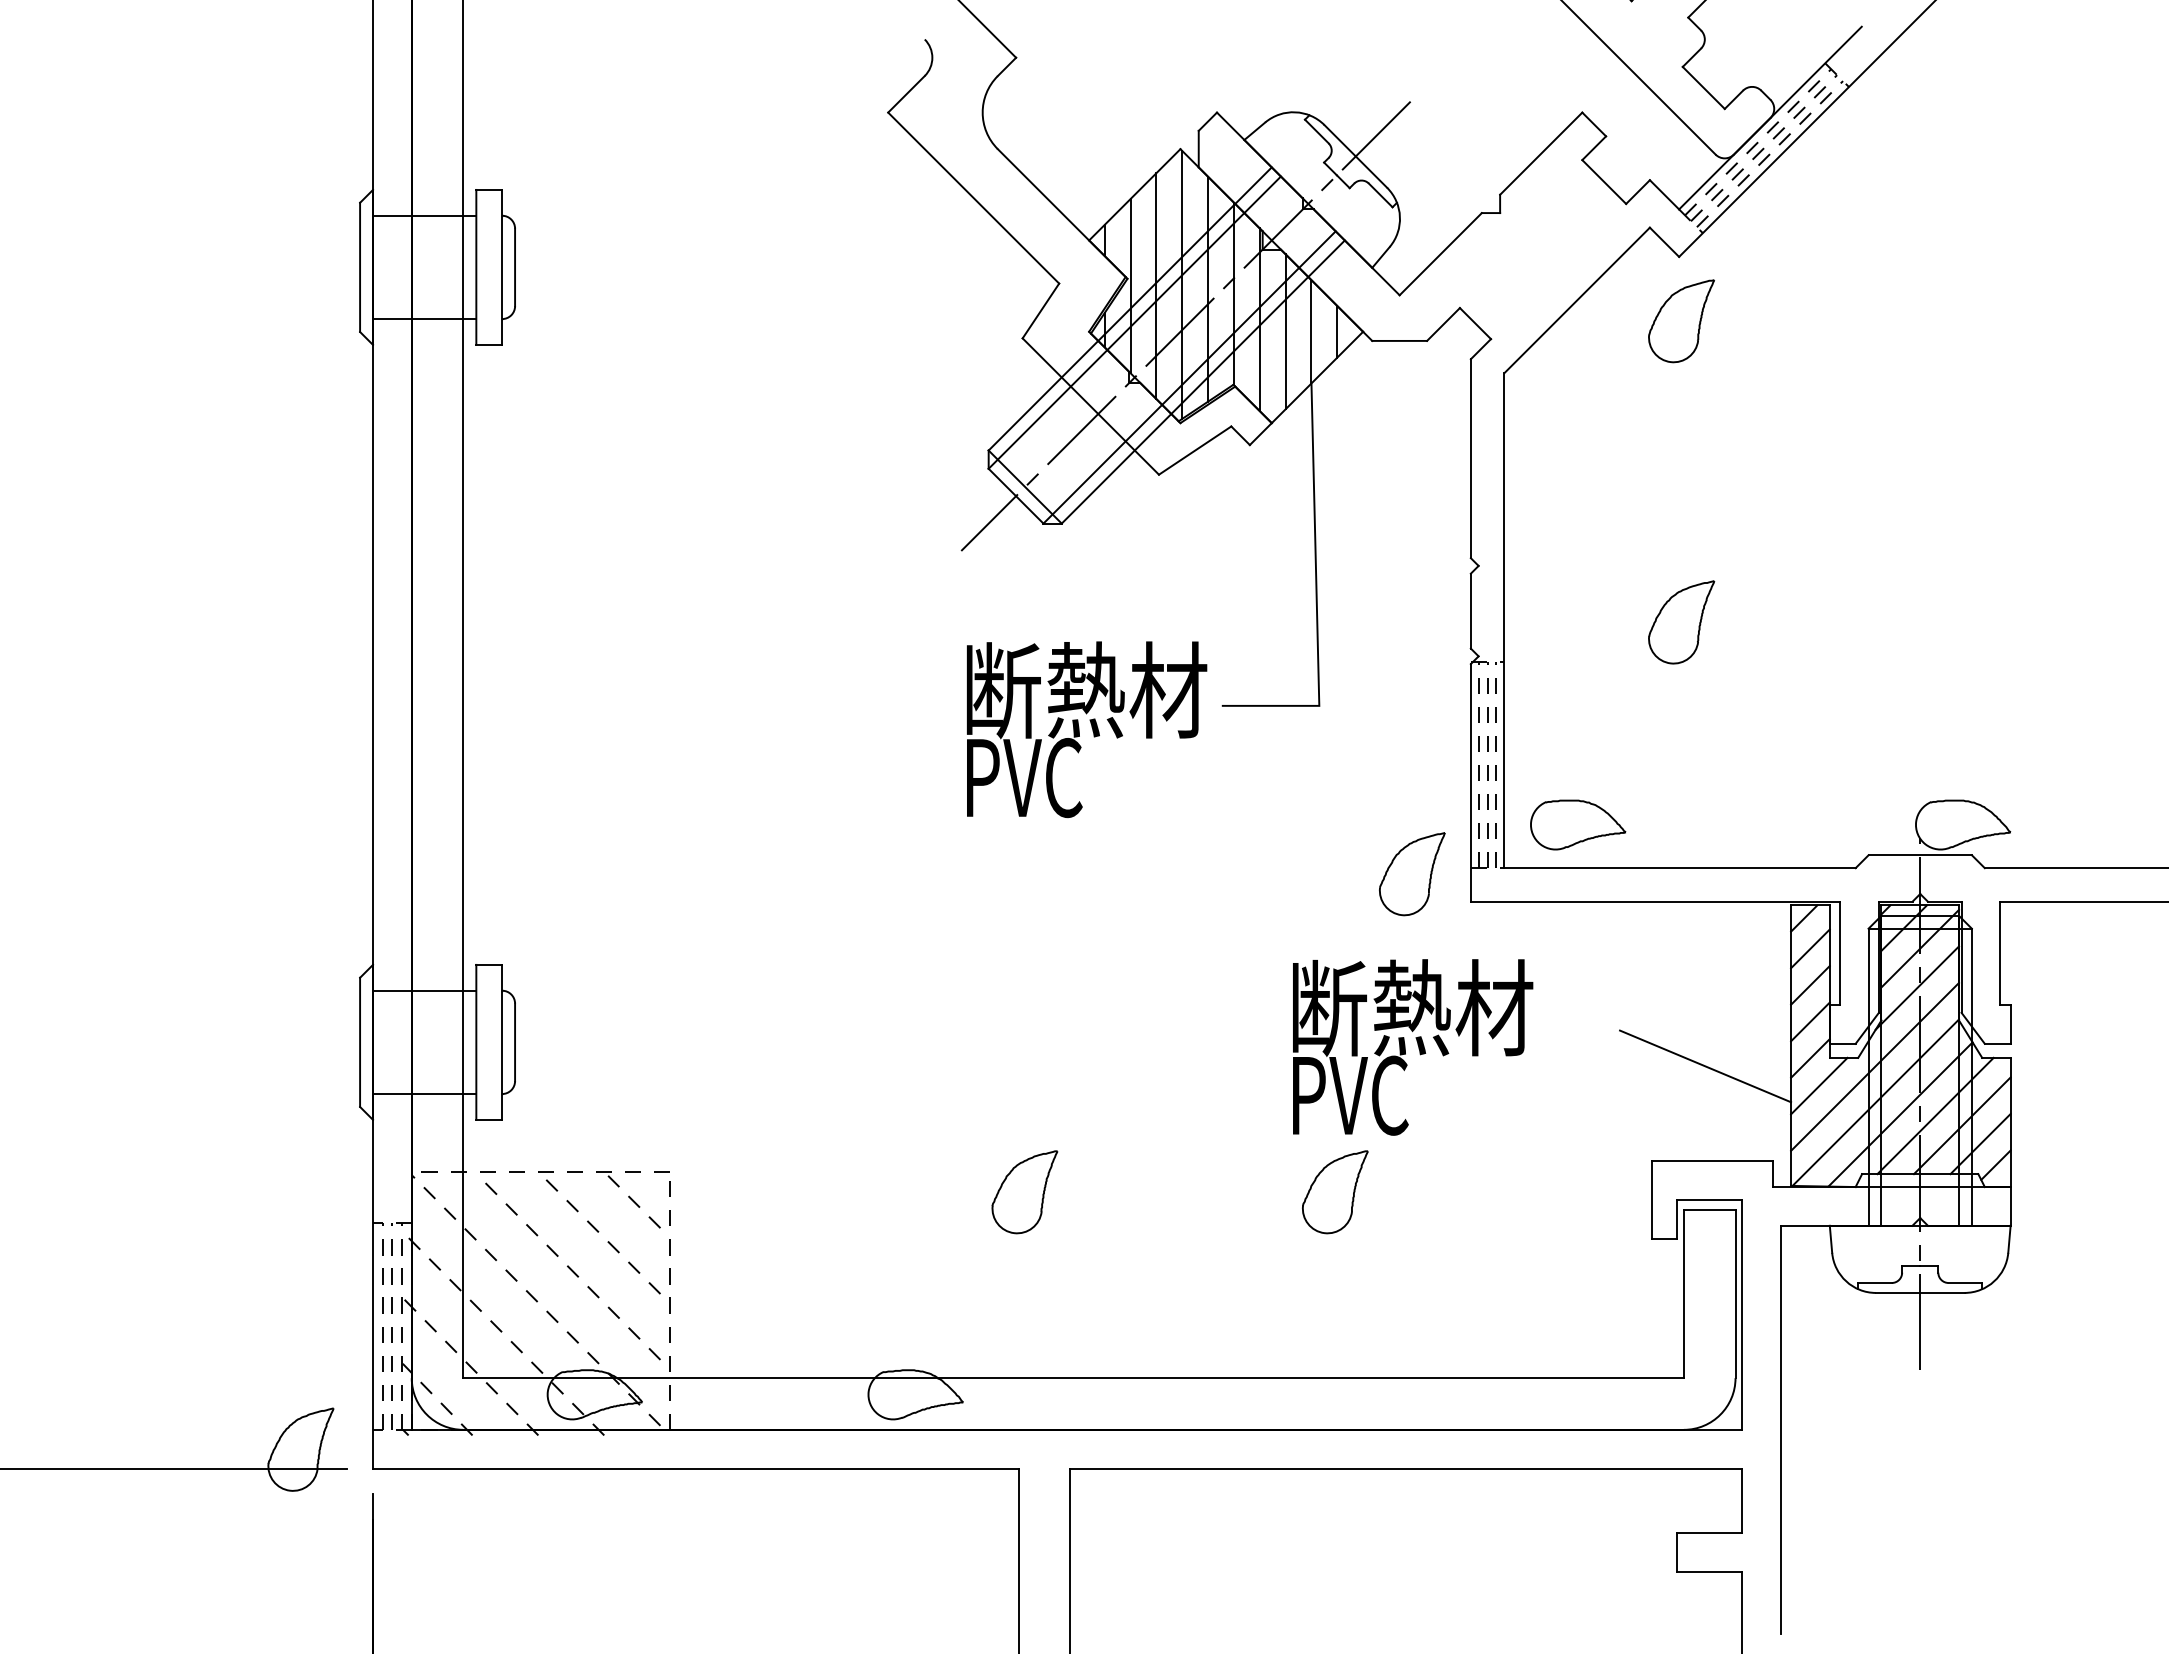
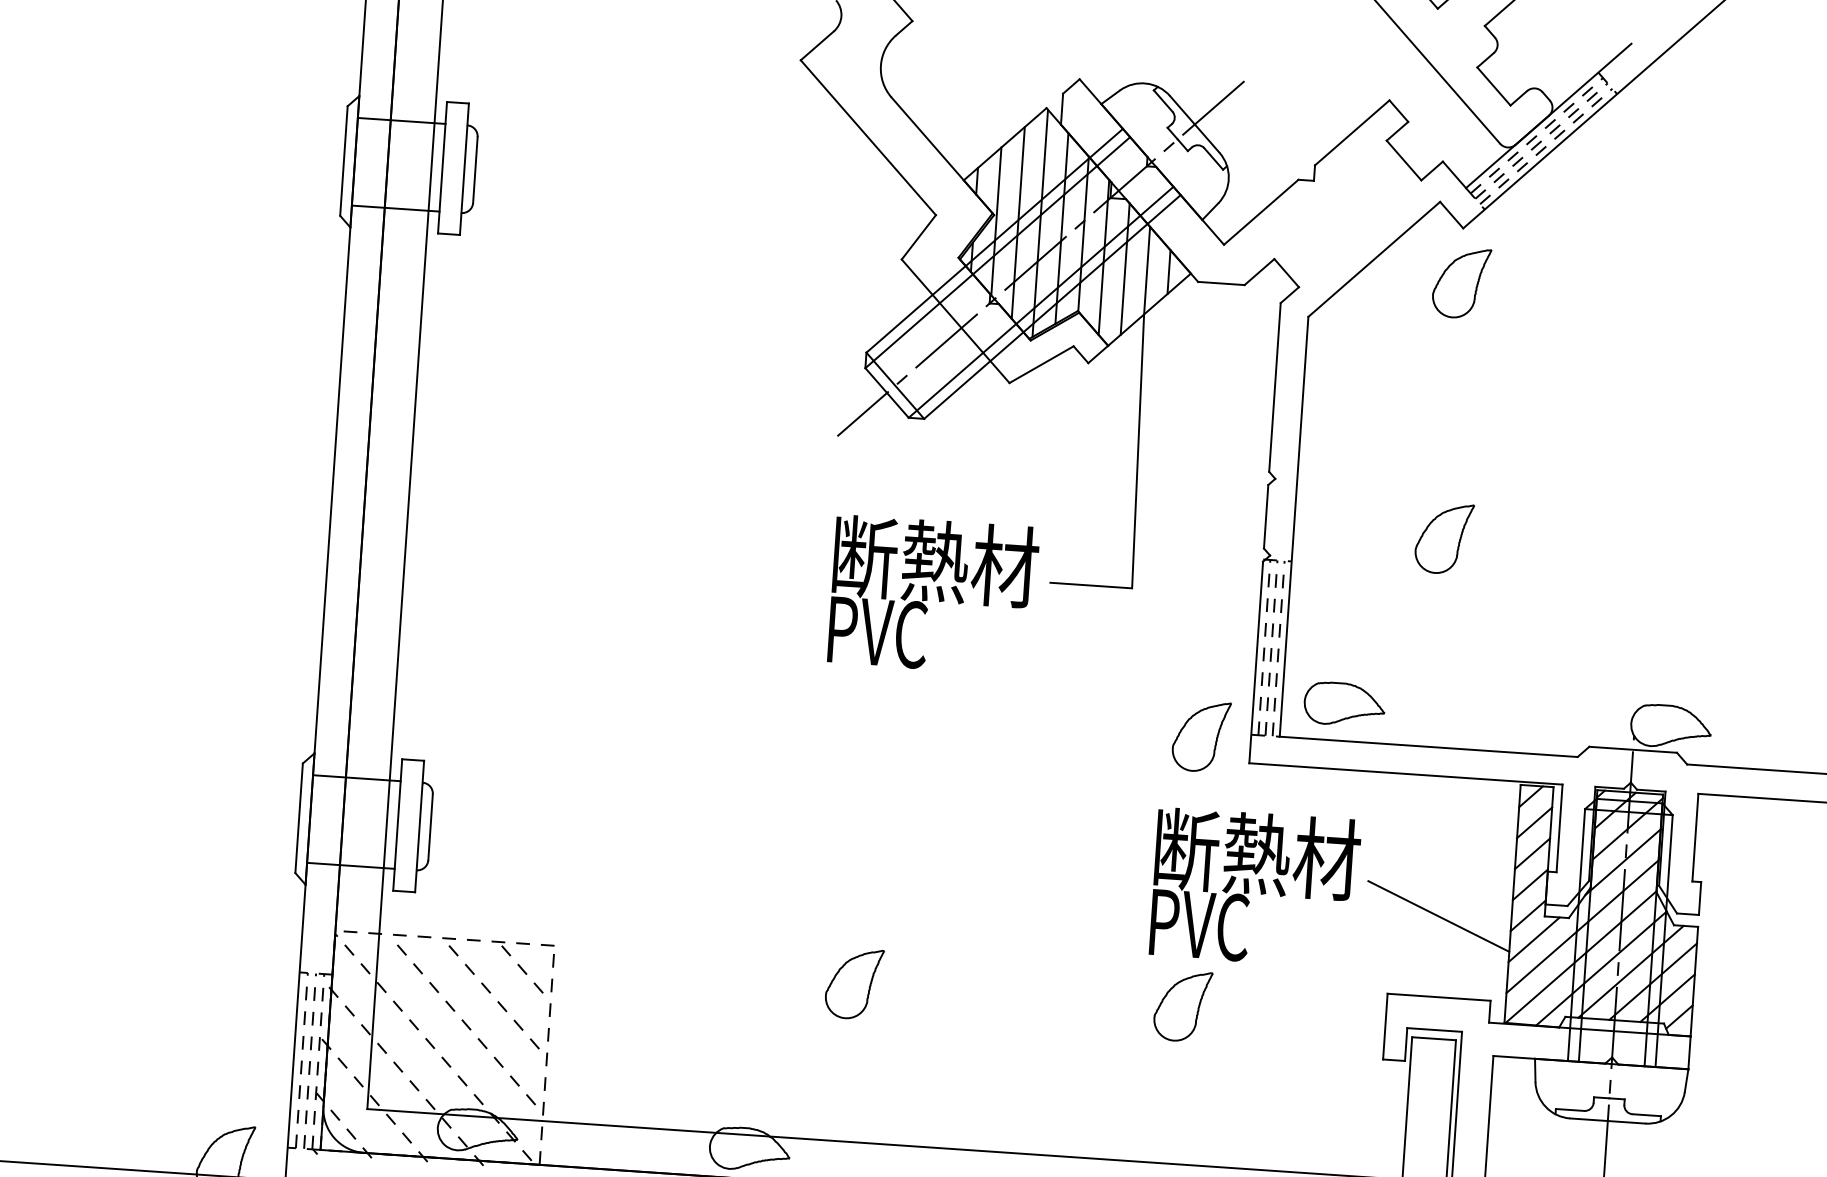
text: (1413, 1047) -> (1255, 887), moved
part: (1335, 1192) -> (1183, 1006), moved

